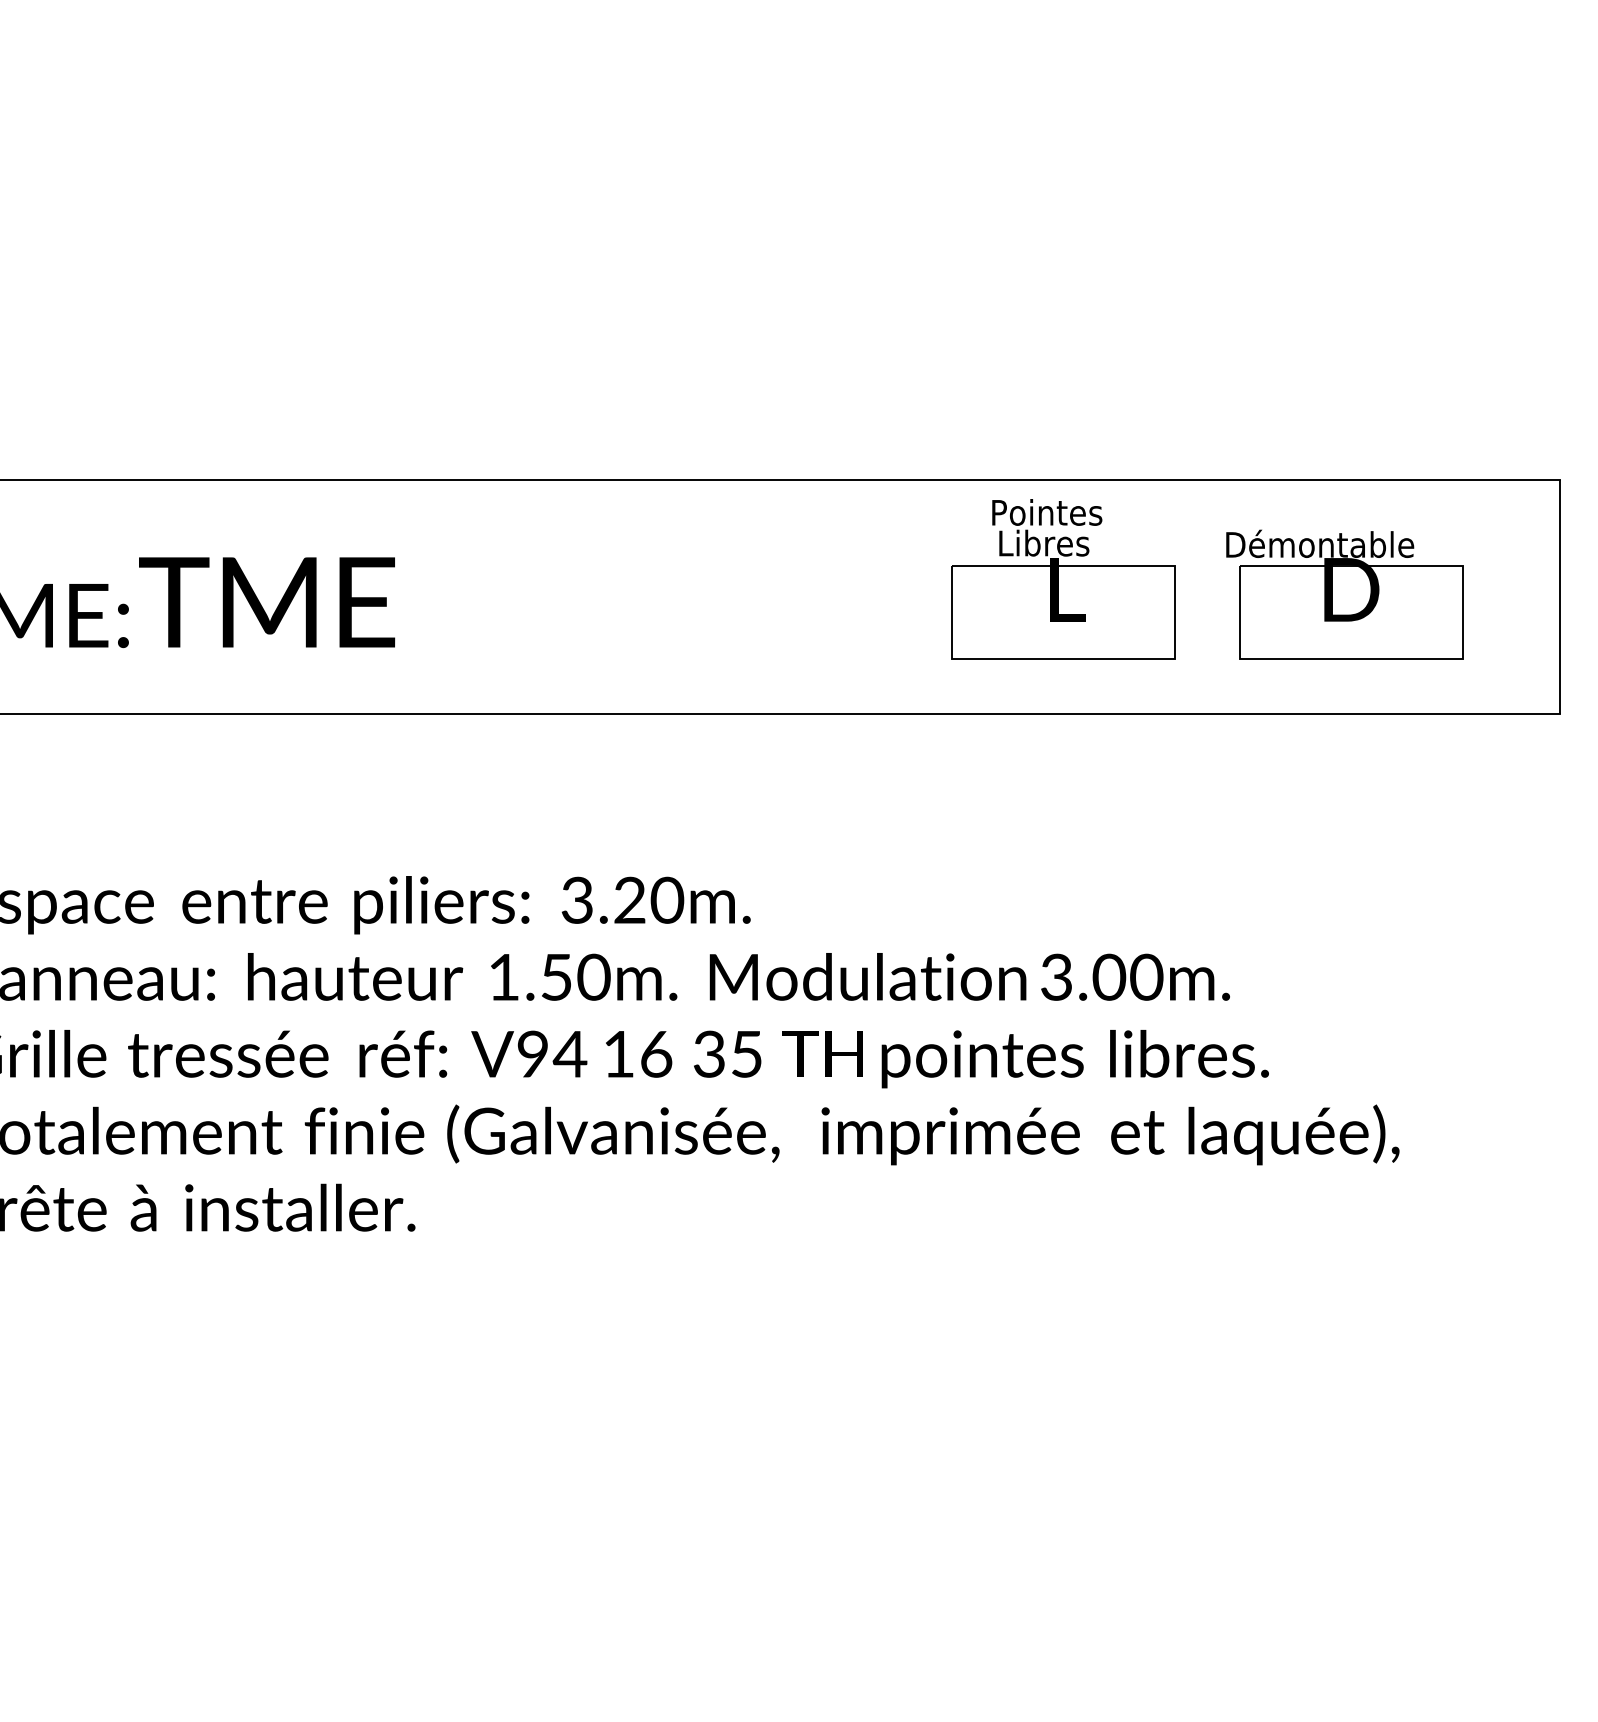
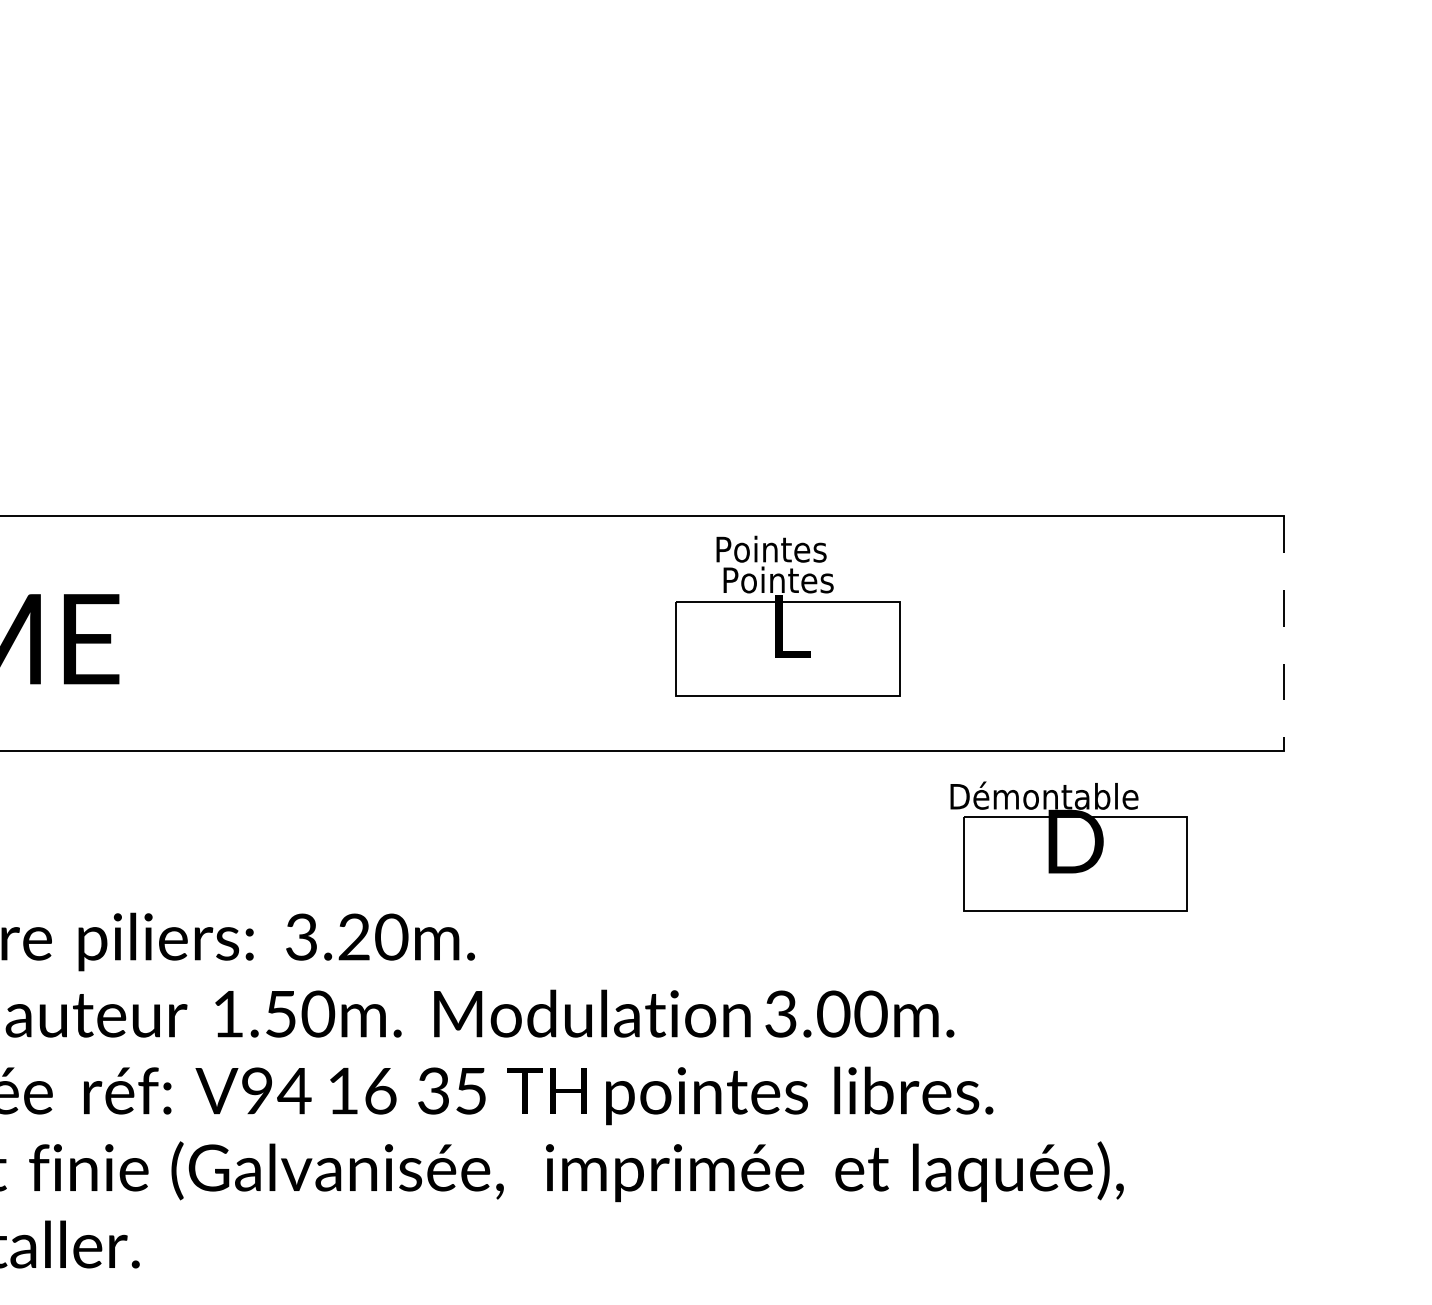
text: (1055, 542) -> (779, 579), Libres -> Pointes
part: (1344, 594) -> (1068, 846), moved
line: (1559, 597) -> (1283, 634), solid -> dashed

